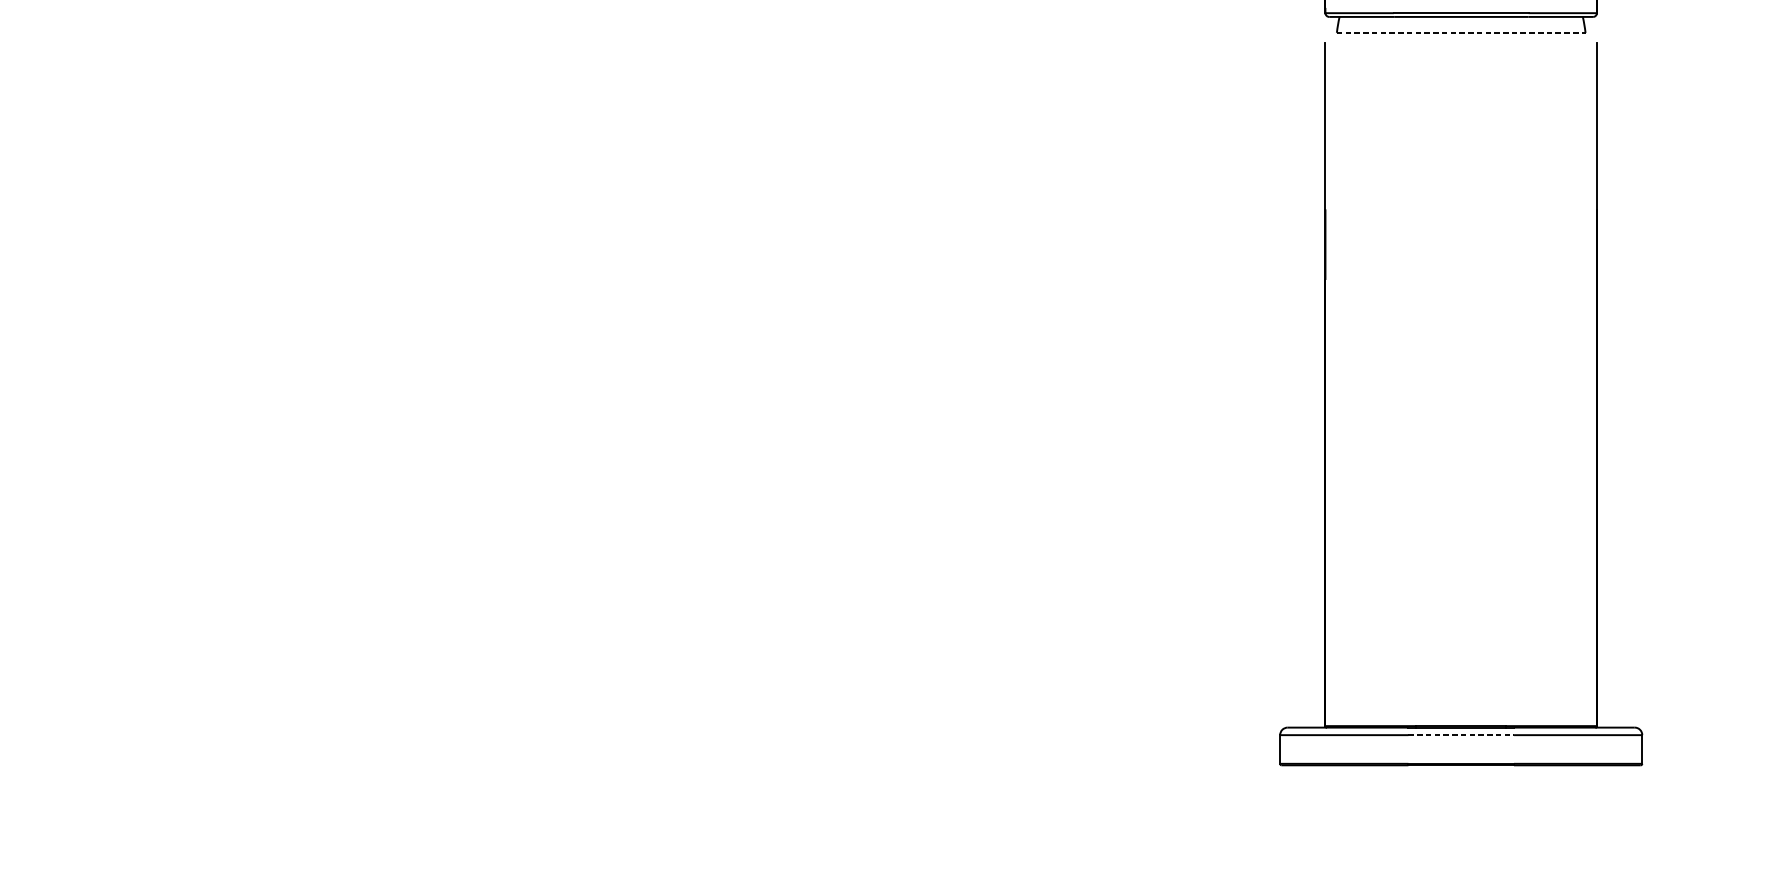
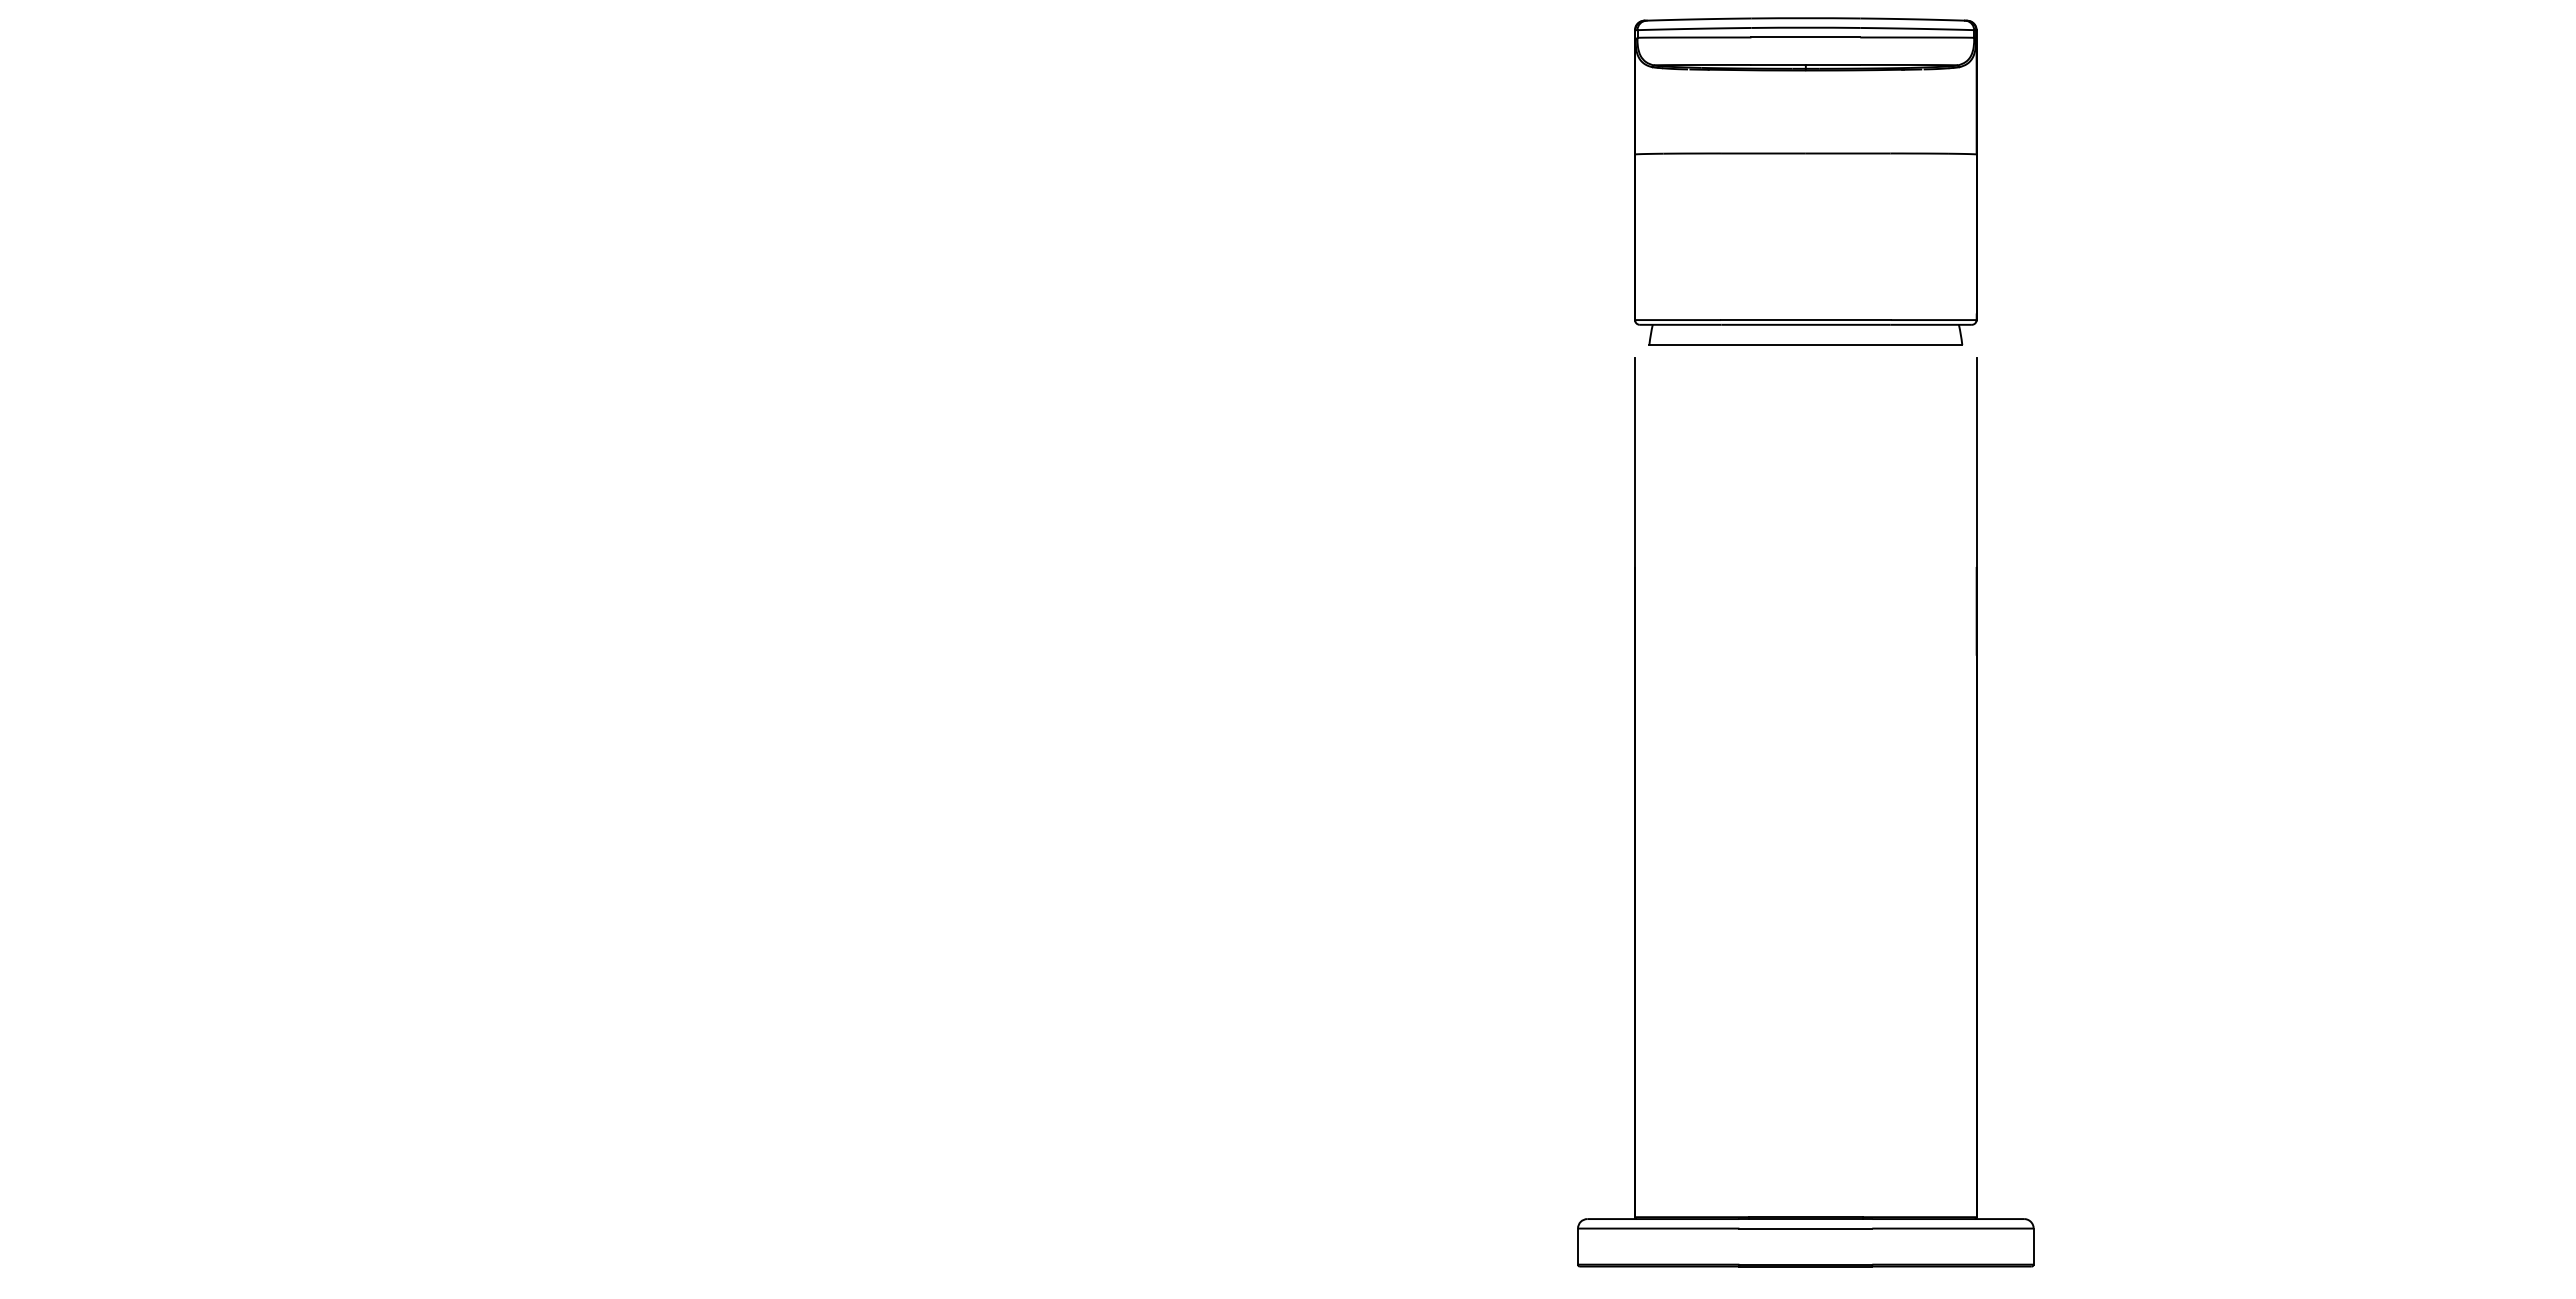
line: (1461, 32) -> (1806, 344), dashed -> solid
line: (1461, 735) -> (1806, 1228), dashed -> solid

